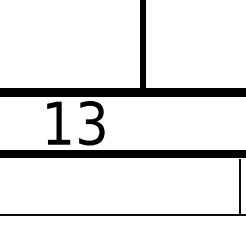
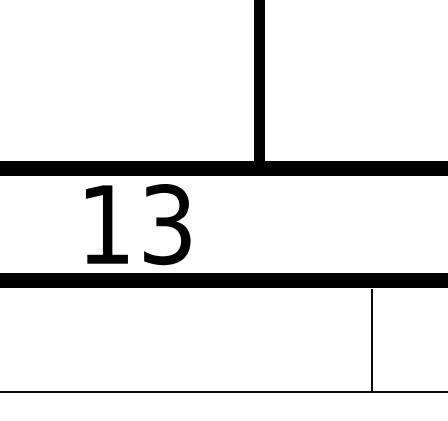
line: (240, 184) -> (372, 336), moved

